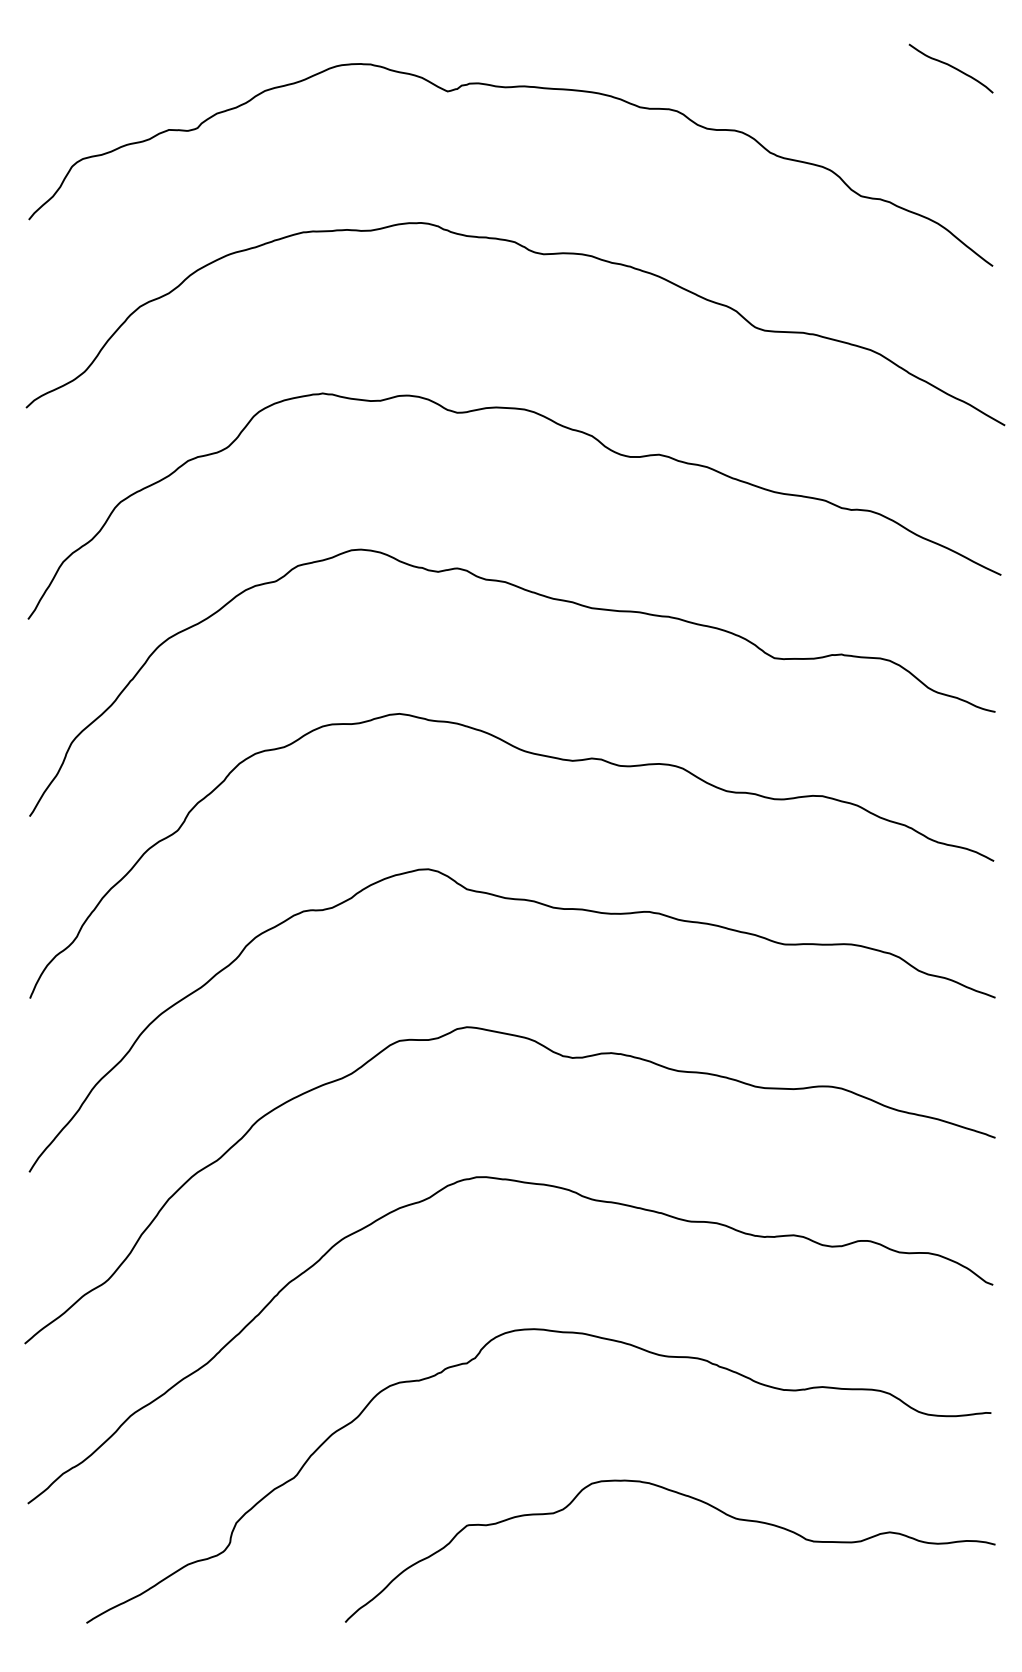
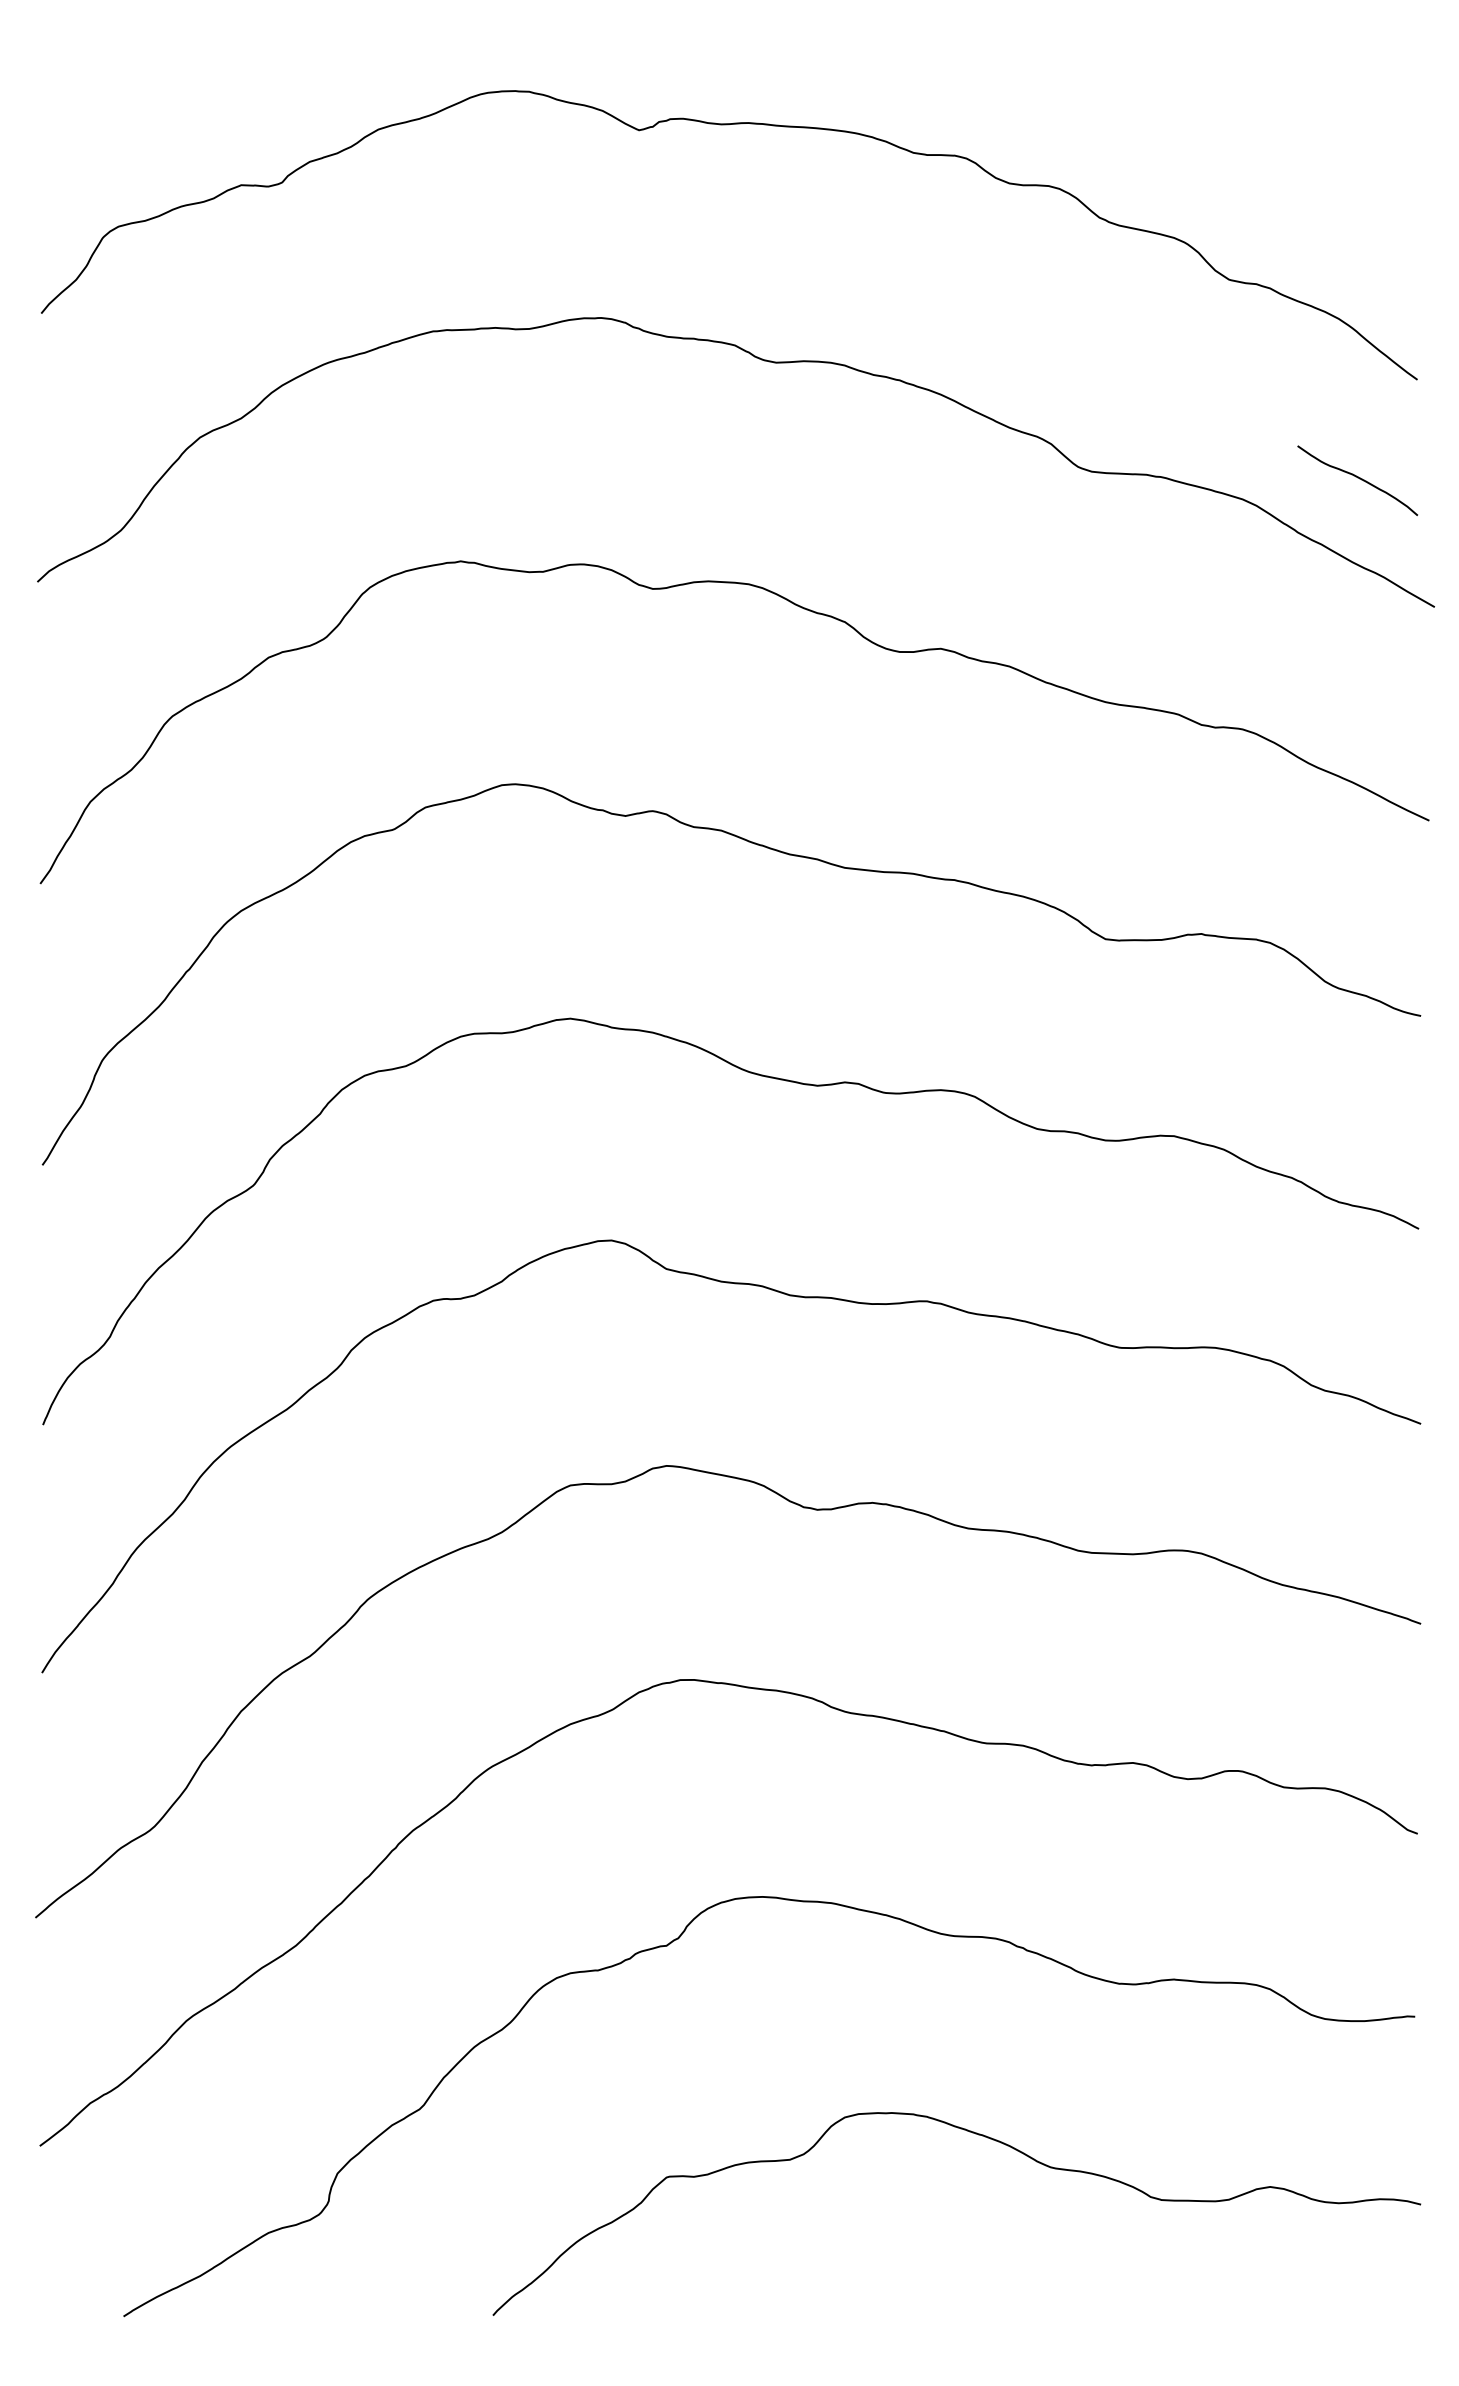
curve: (950, 67) -> (1357, 478), moved

